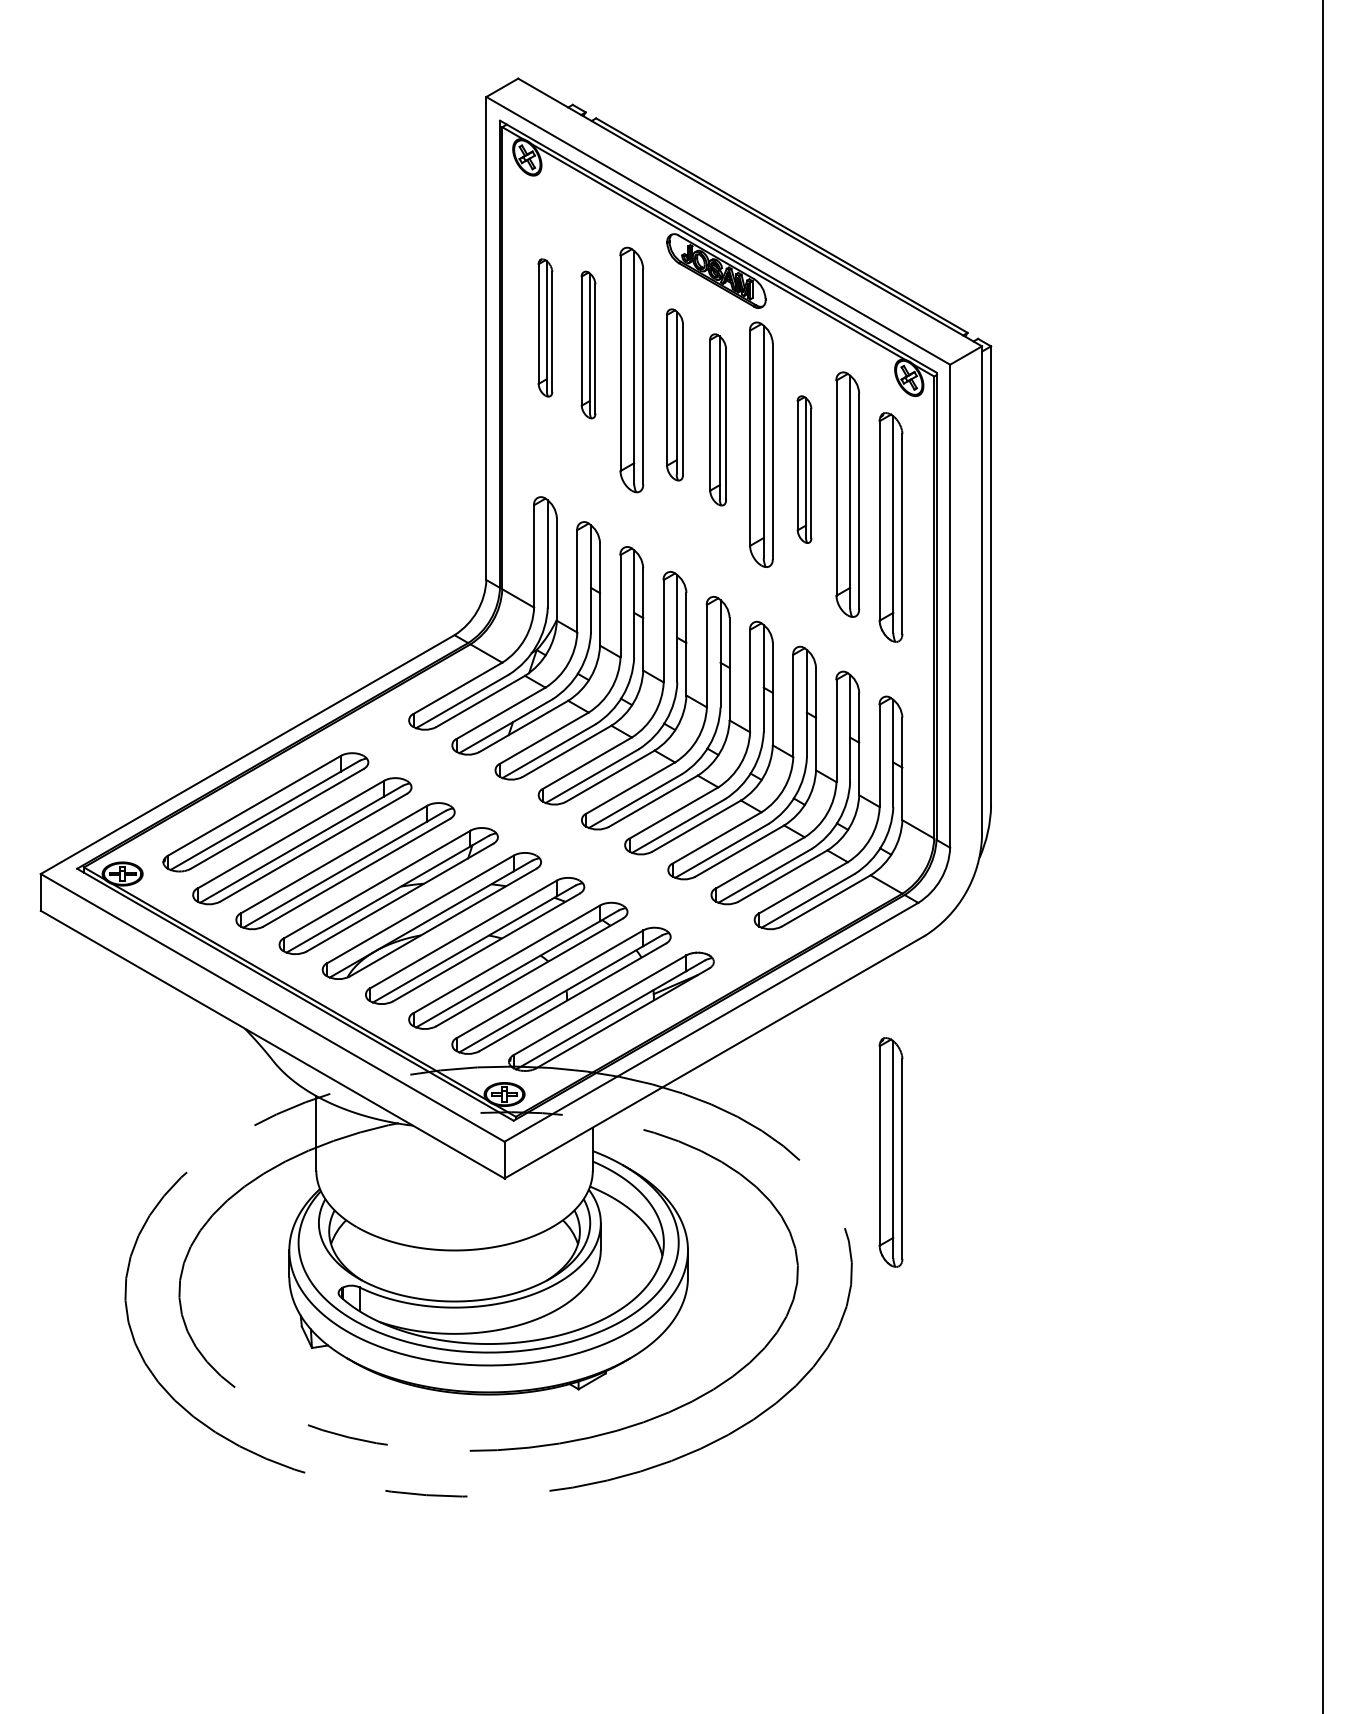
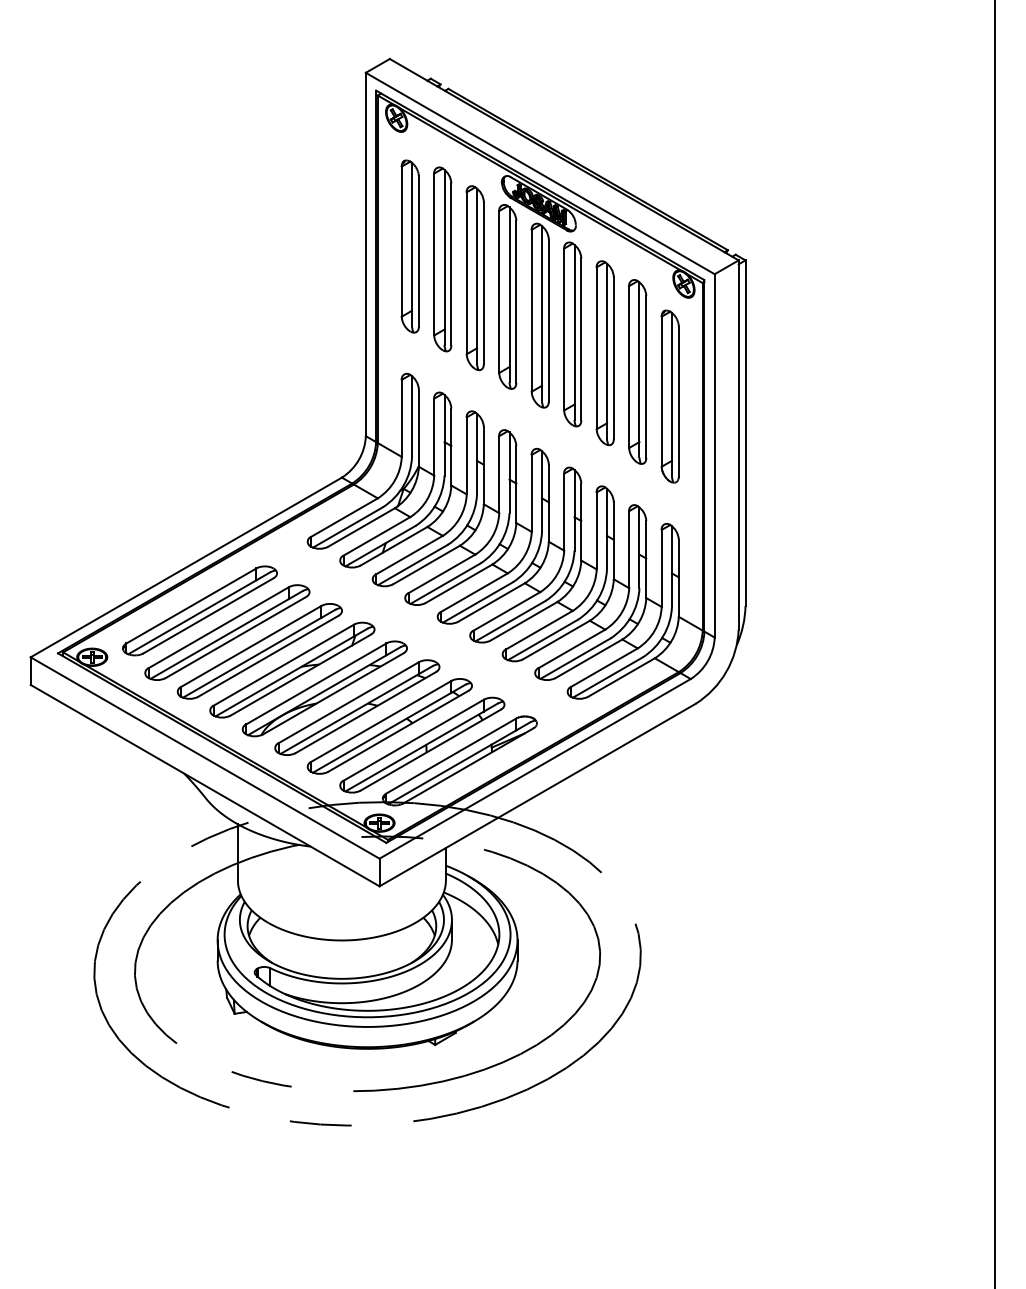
part: (545, 327) -> (410, 246), size x1.67
part: (588, 344) -> (442, 258), size x1.67
part: (674, 394) -> (507, 296), size x1.43
part: (717, 419) -> (539, 315), size x1.43
part: (804, 469) -> (605, 353), size x1.67
part: (890, 1152) -> (669, 866), removed

